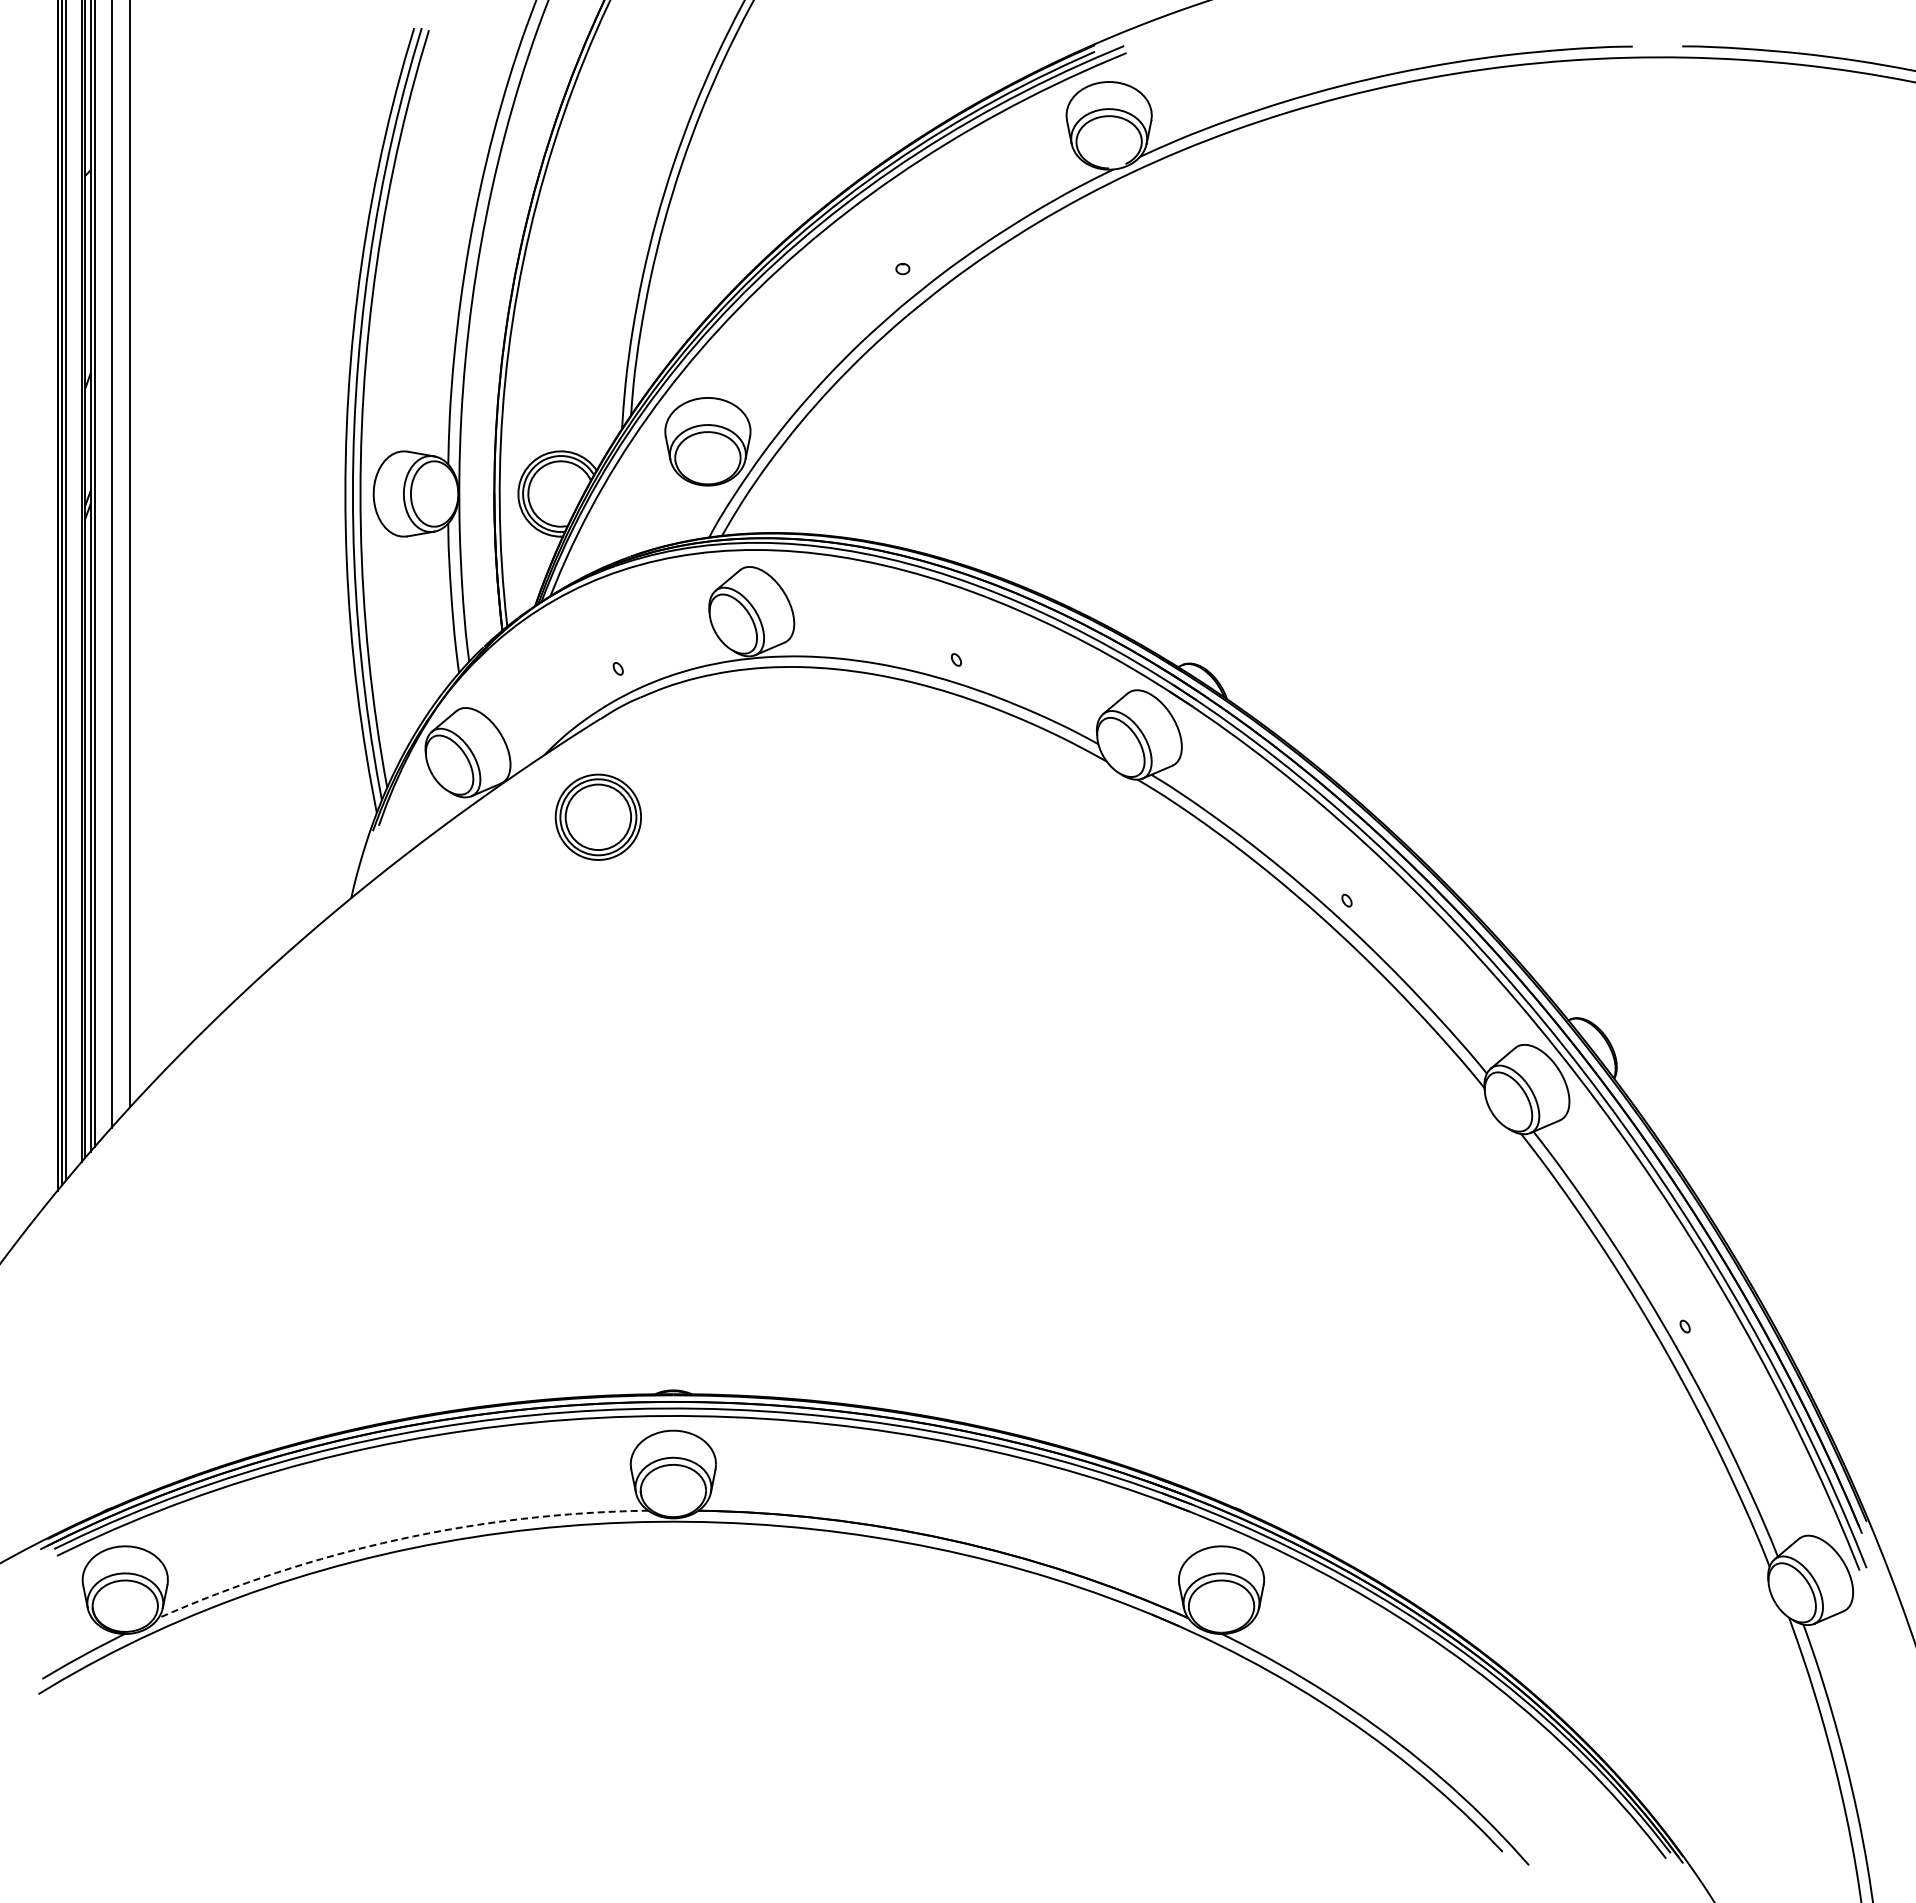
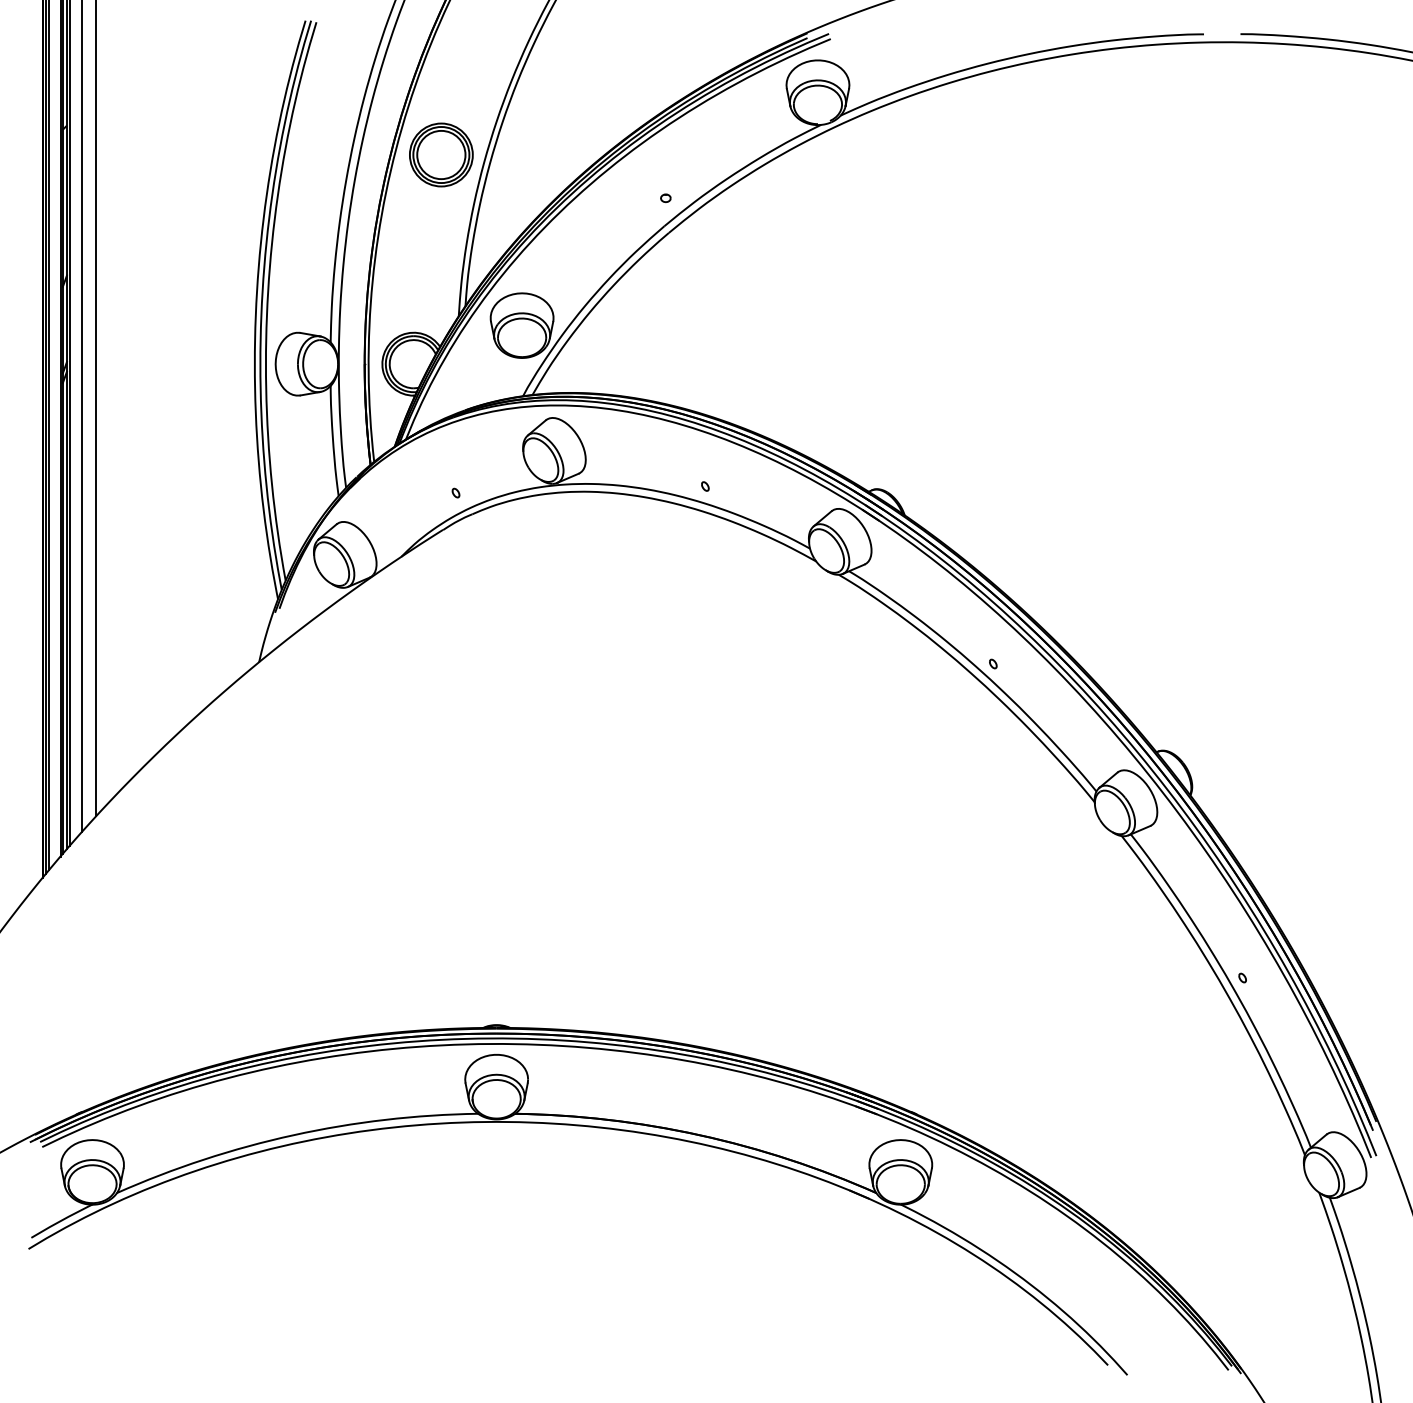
part: (597, 816) -> (440, 154), moved
arc: (397, 1539) -> (293, 1135), dashed -> solid

